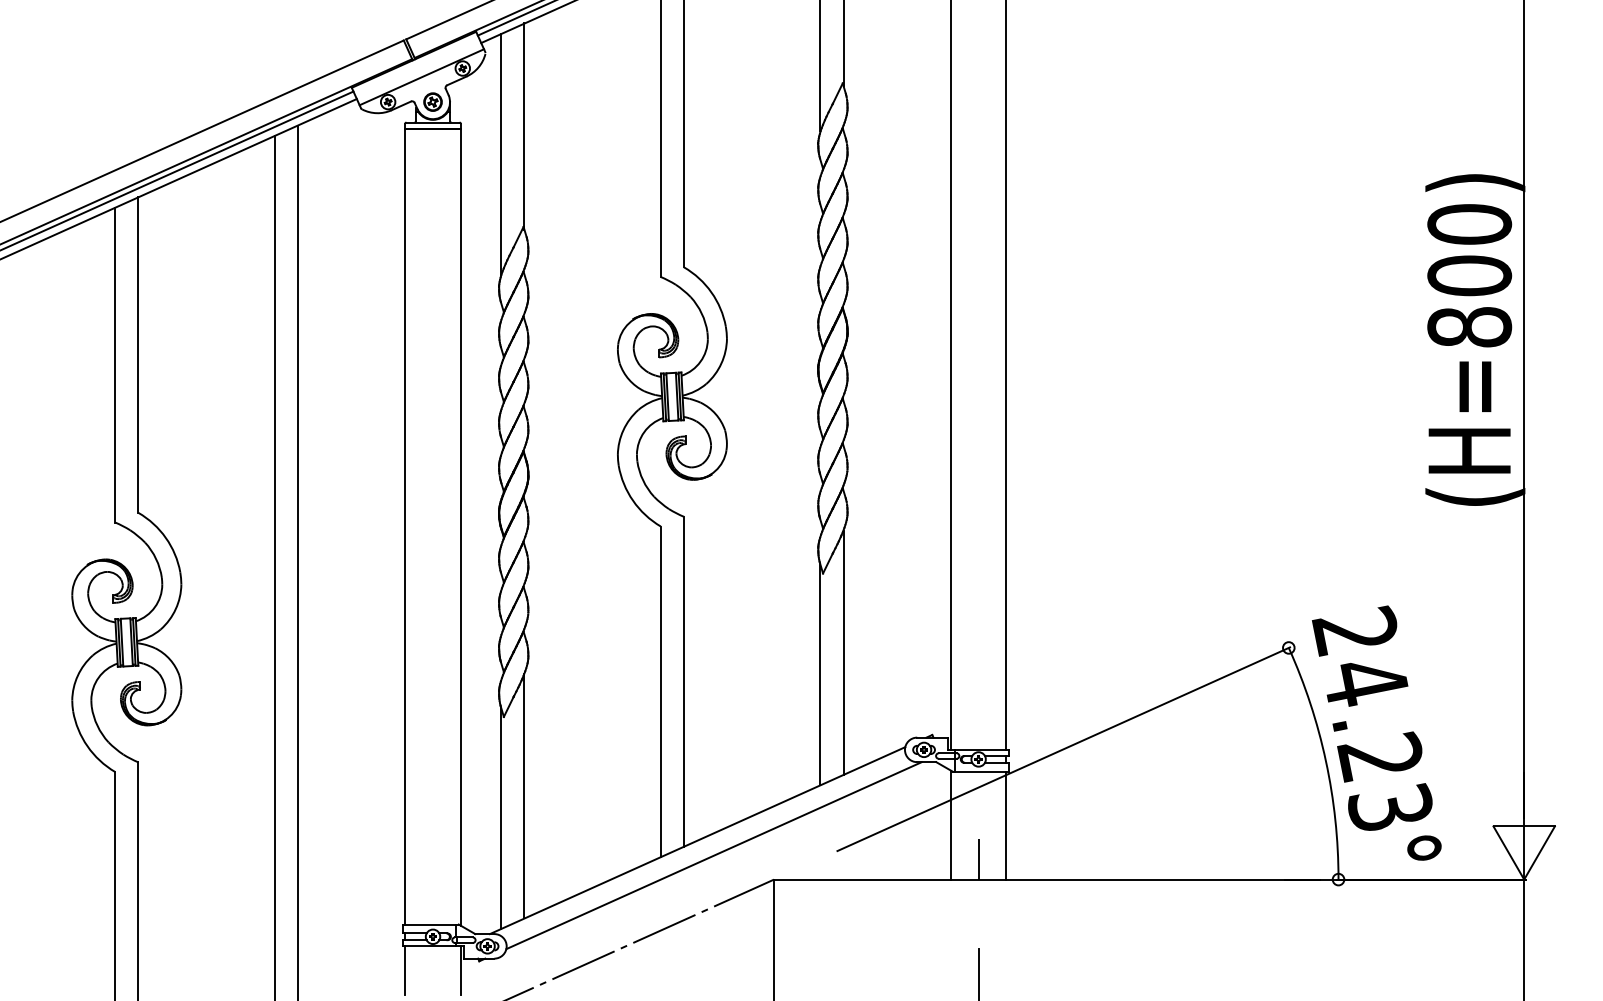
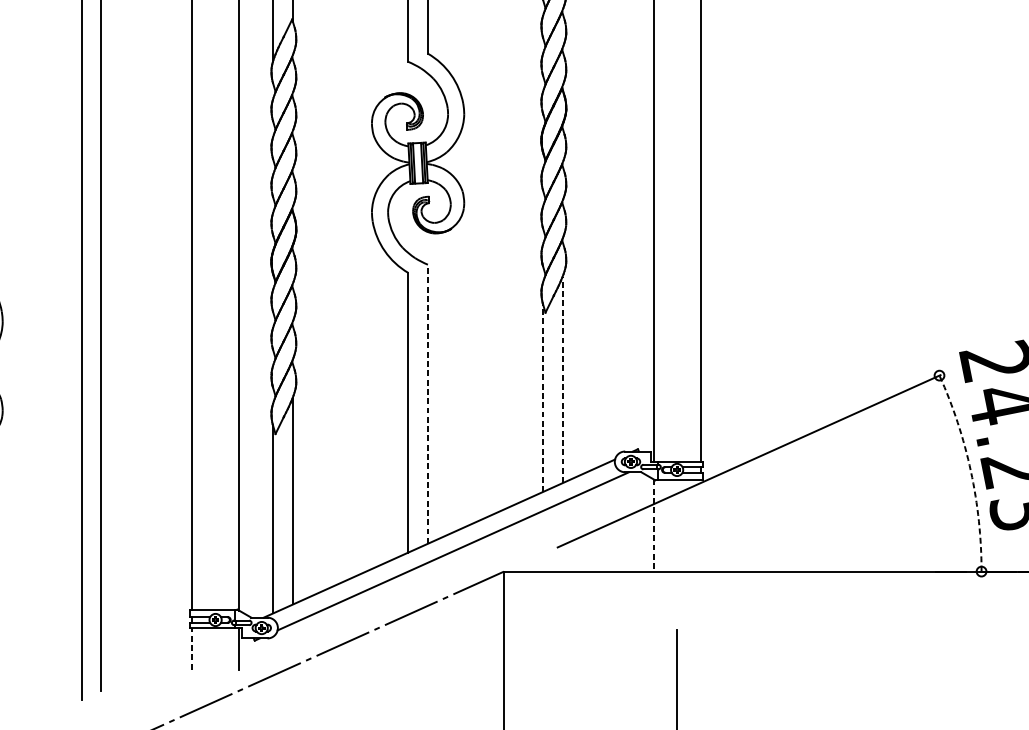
line: (843, 652) -> (562, 379), solid -> dashed
line: (820, 674) -> (543, 398), solid -> dashed
line: (684, 681) -> (428, 404), solid -> dashed
arc: (1325, 761) -> (970, 471), solid -> dashed
line: (951, 825) -> (654, 525), solid -> dashed
line: (1006, 825) -> (700, 525), removed
line: (978, 859) -> (677, 554), removed
line: (405, 970) -> (192, 648), solid -> dashed

